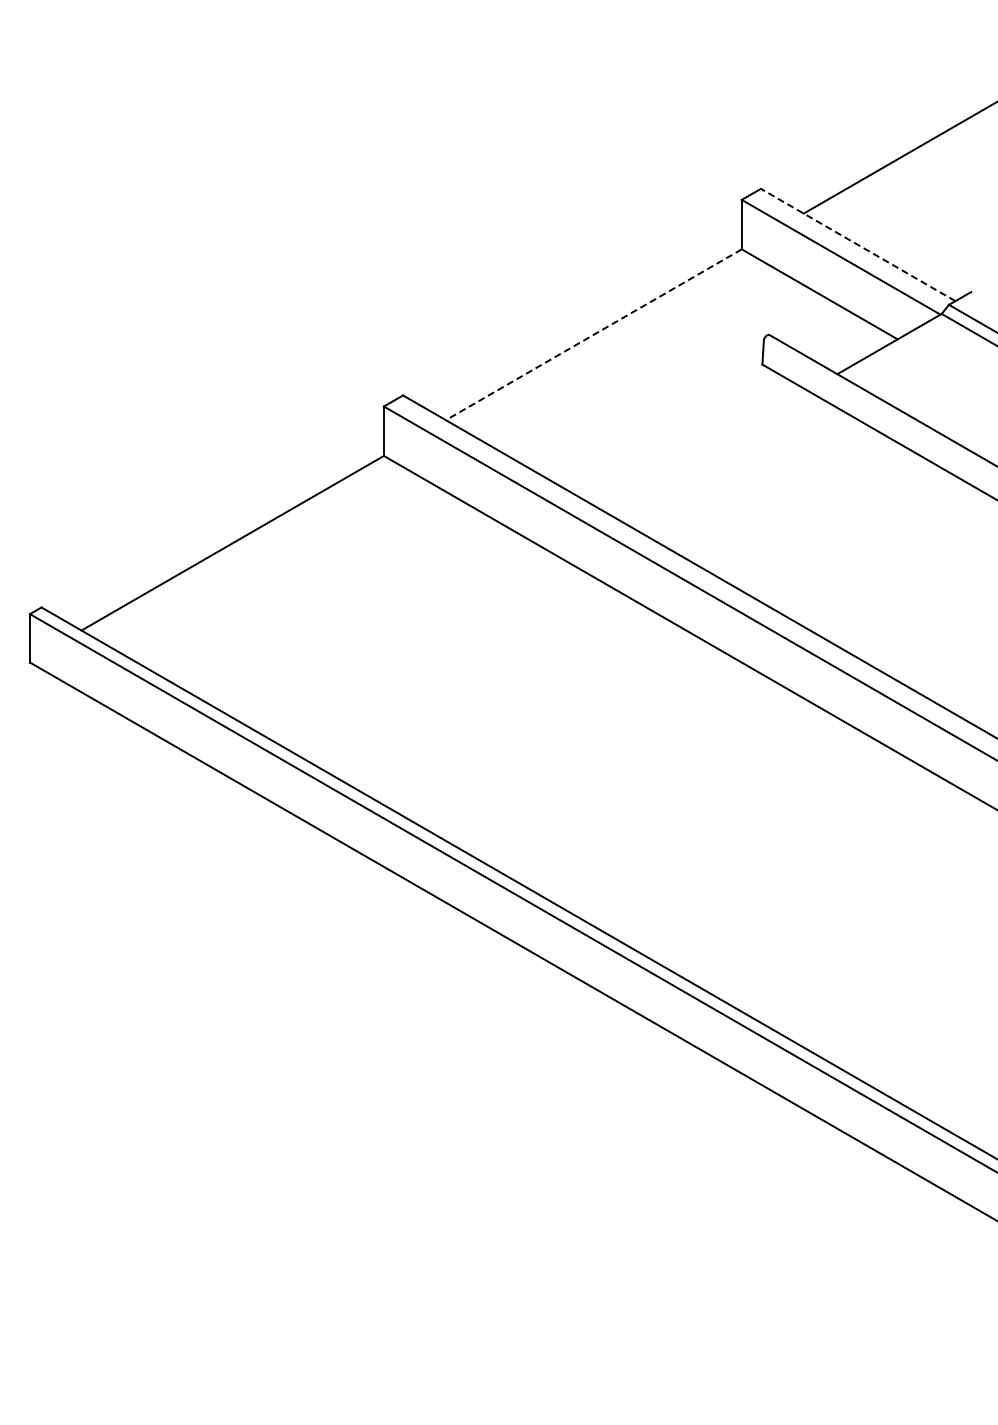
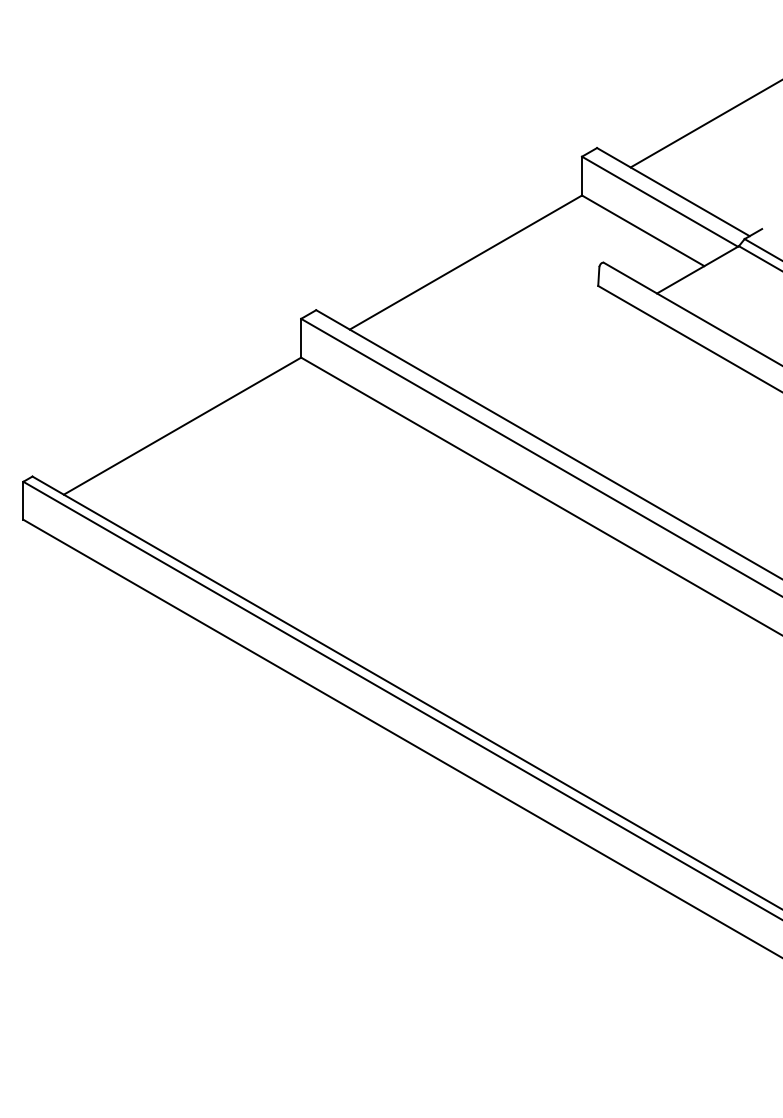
line: (857, 244) -> (672, 191), dashed -> solid
line: (593, 334) -> (465, 262), dashed -> solid

